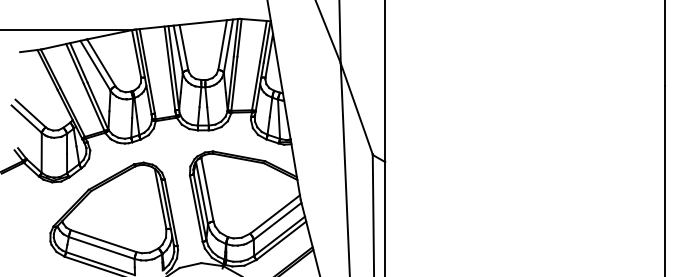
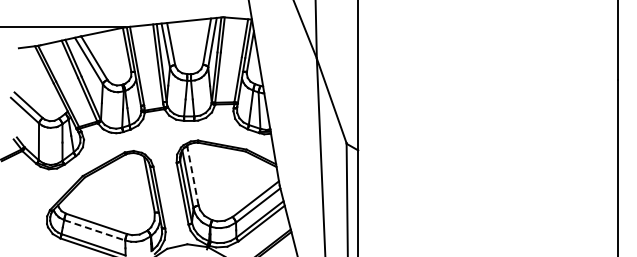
line: (206, 190) -> (192, 176), solid -> dashed
line: (102, 248) -> (95, 230), solid -> dashed

